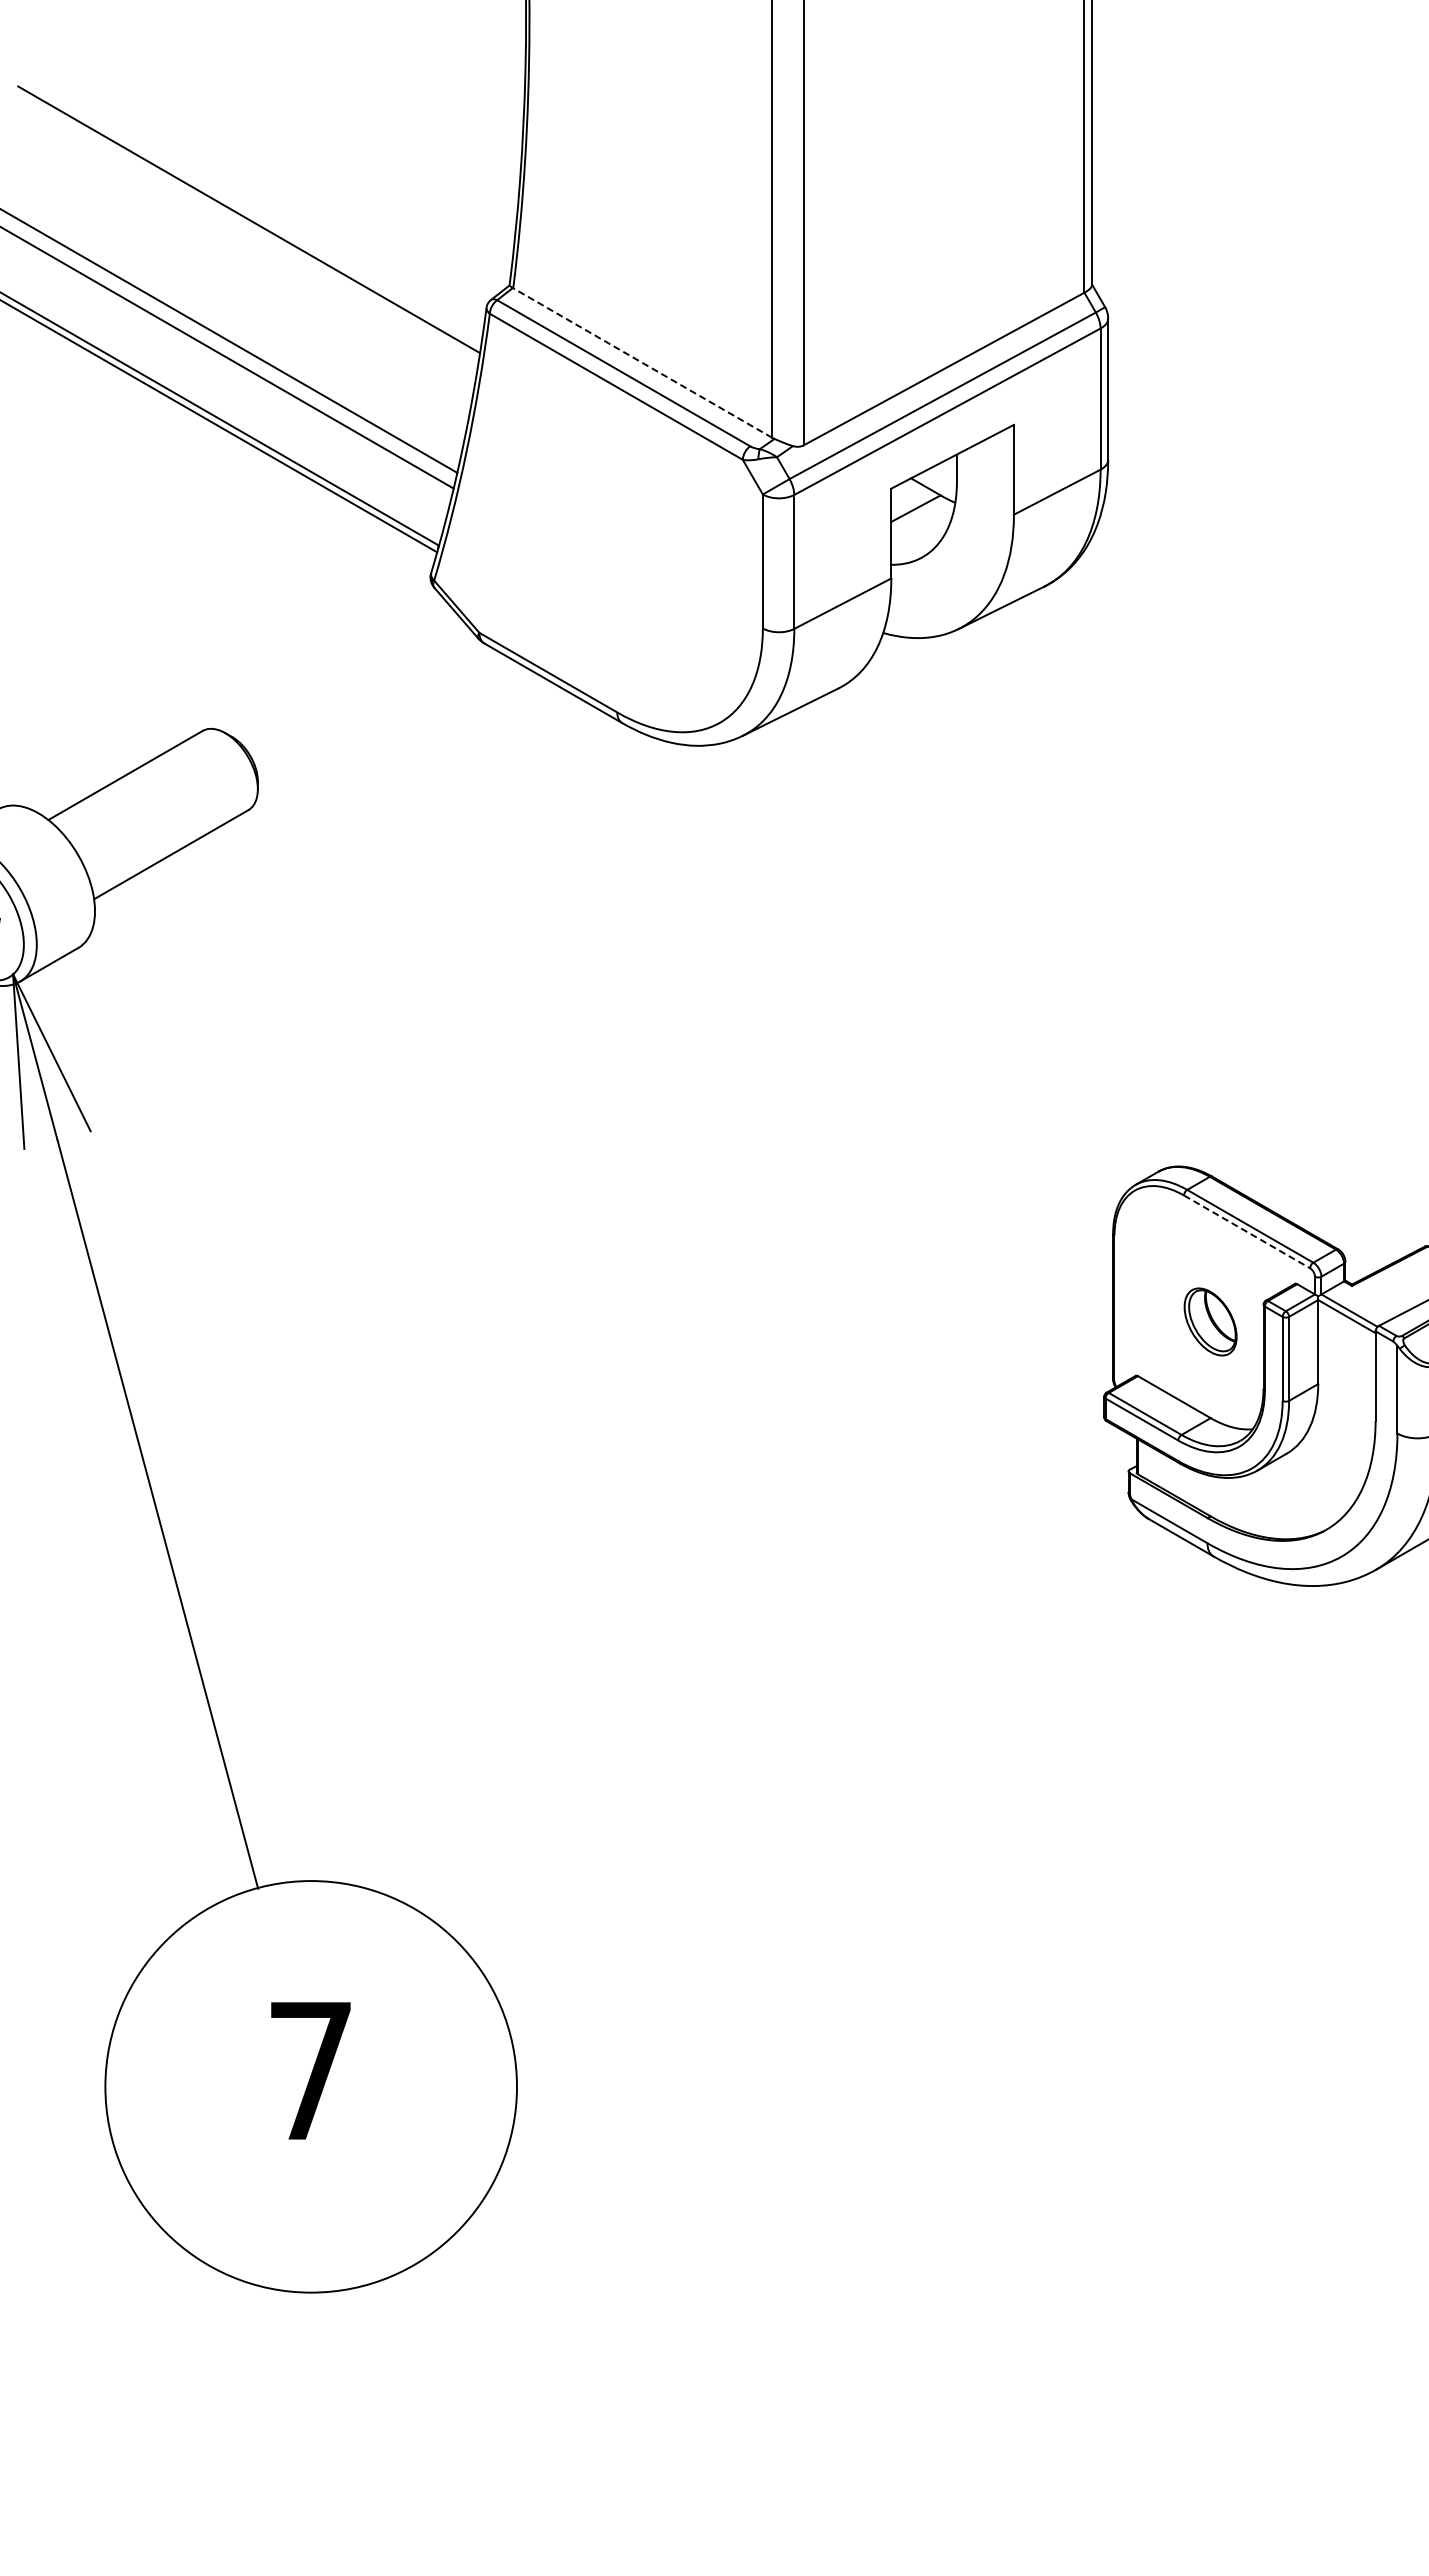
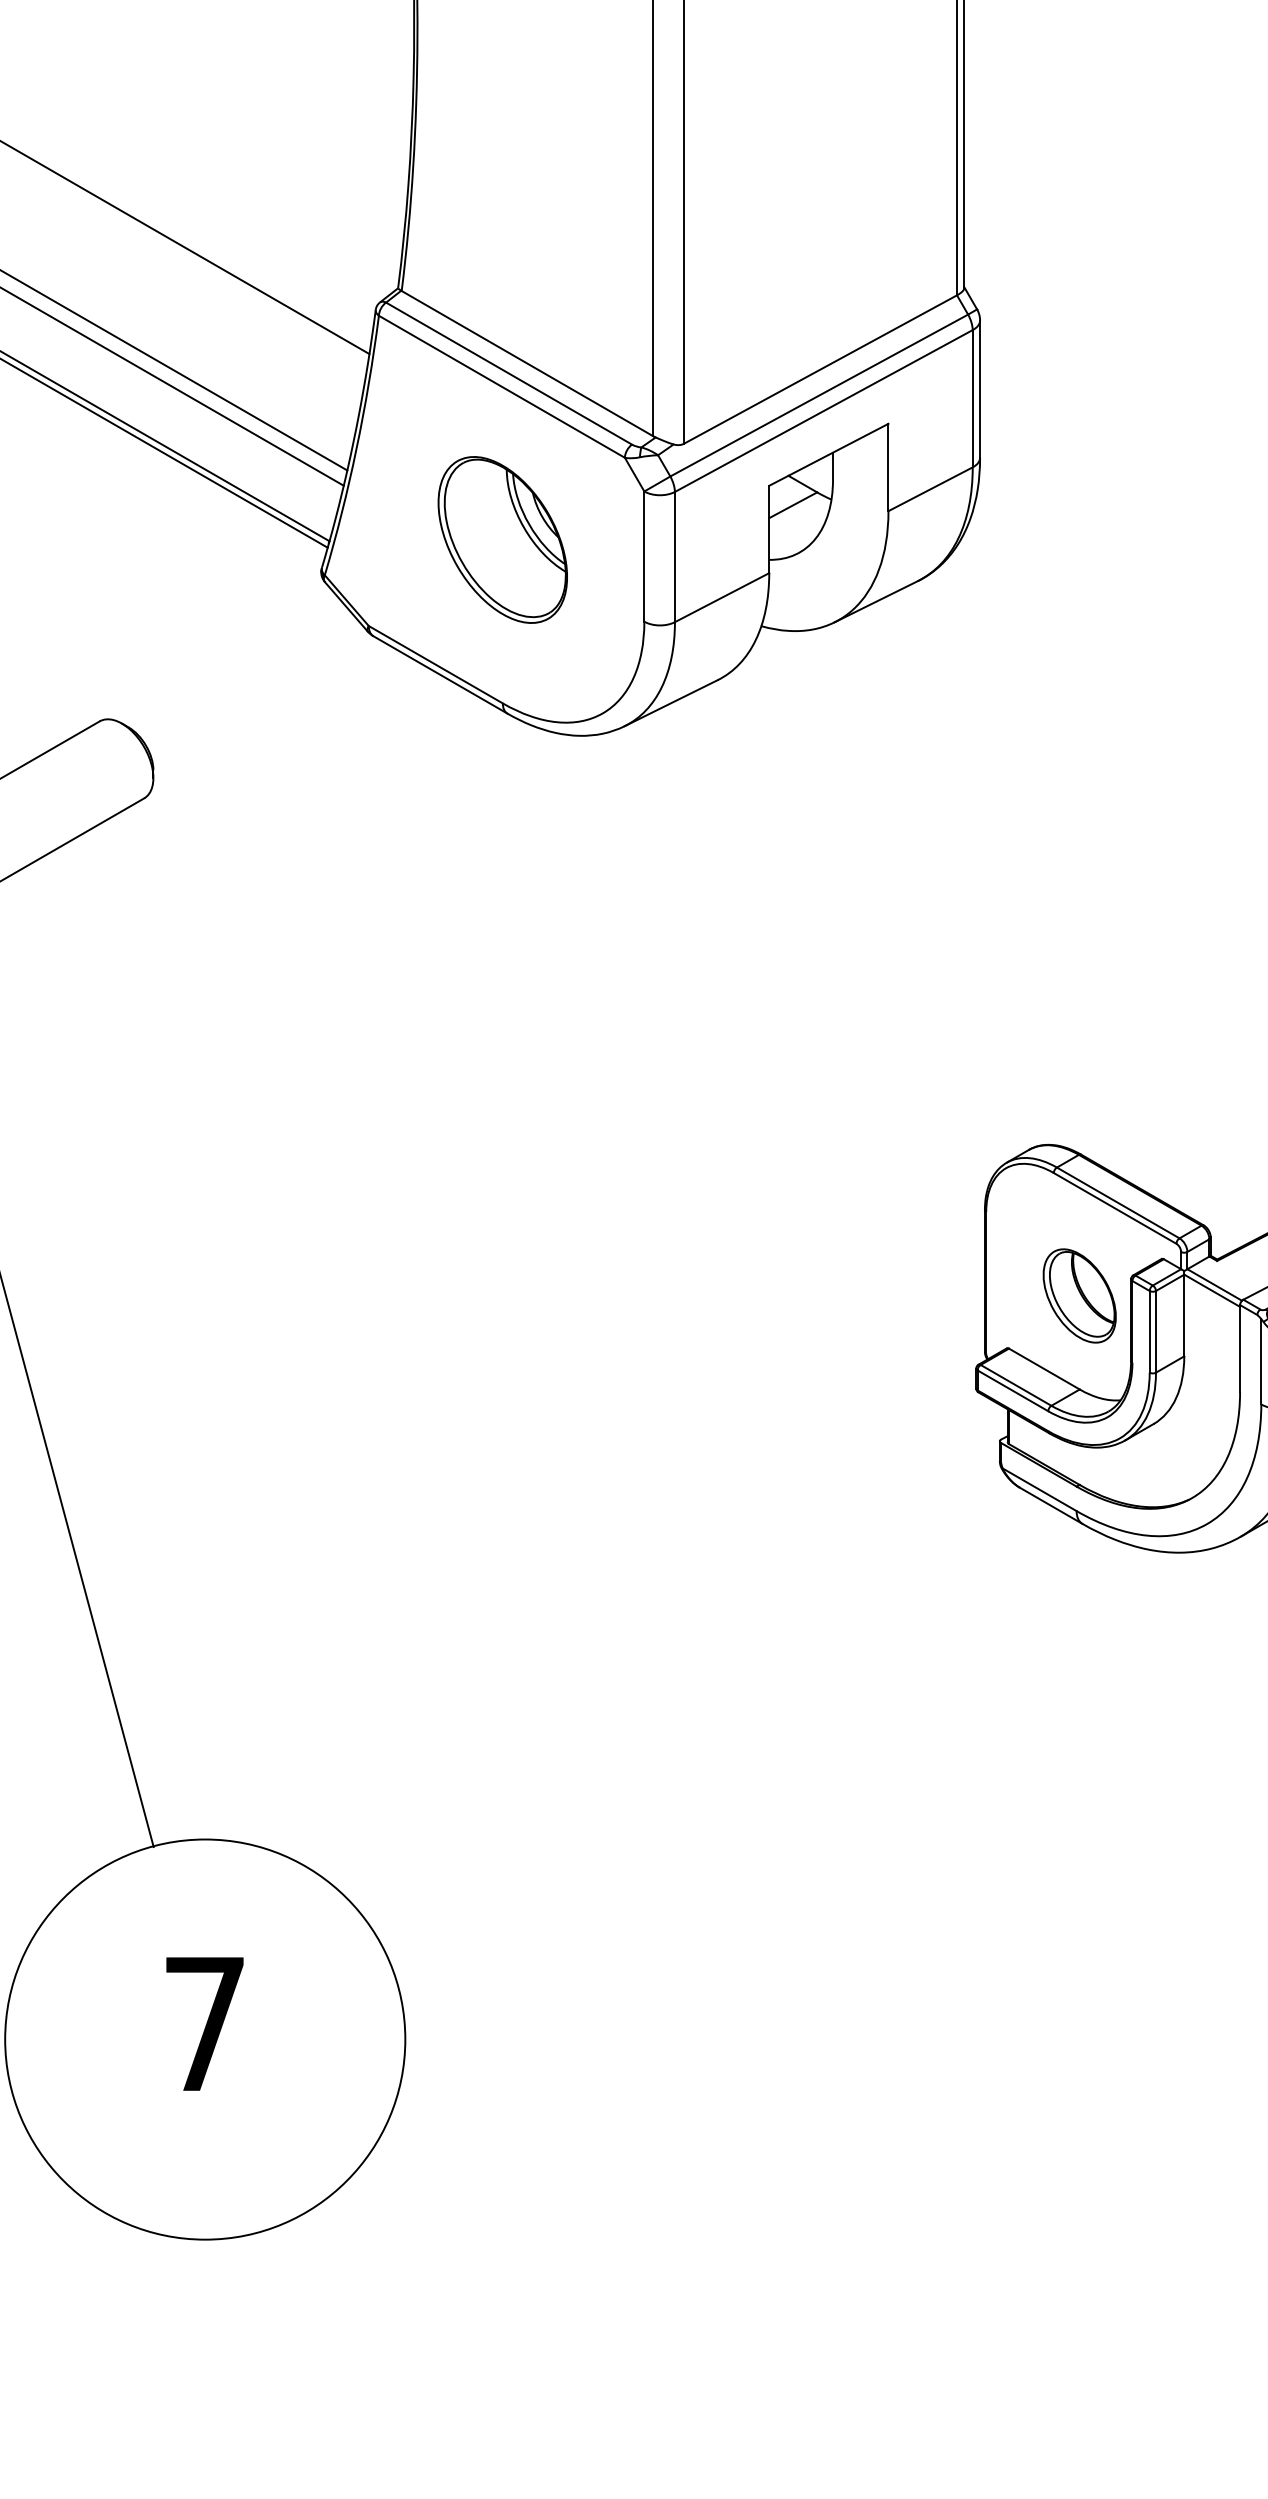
line: (642, 363) -> (527, 364), dashed -> solid
part: (617, 544) -> (503, 540), added
line: (1247, 1231) -> (1115, 1208), dashed -> solid
part: (1210, 1321) -> (1079, 1295), size x1.43

